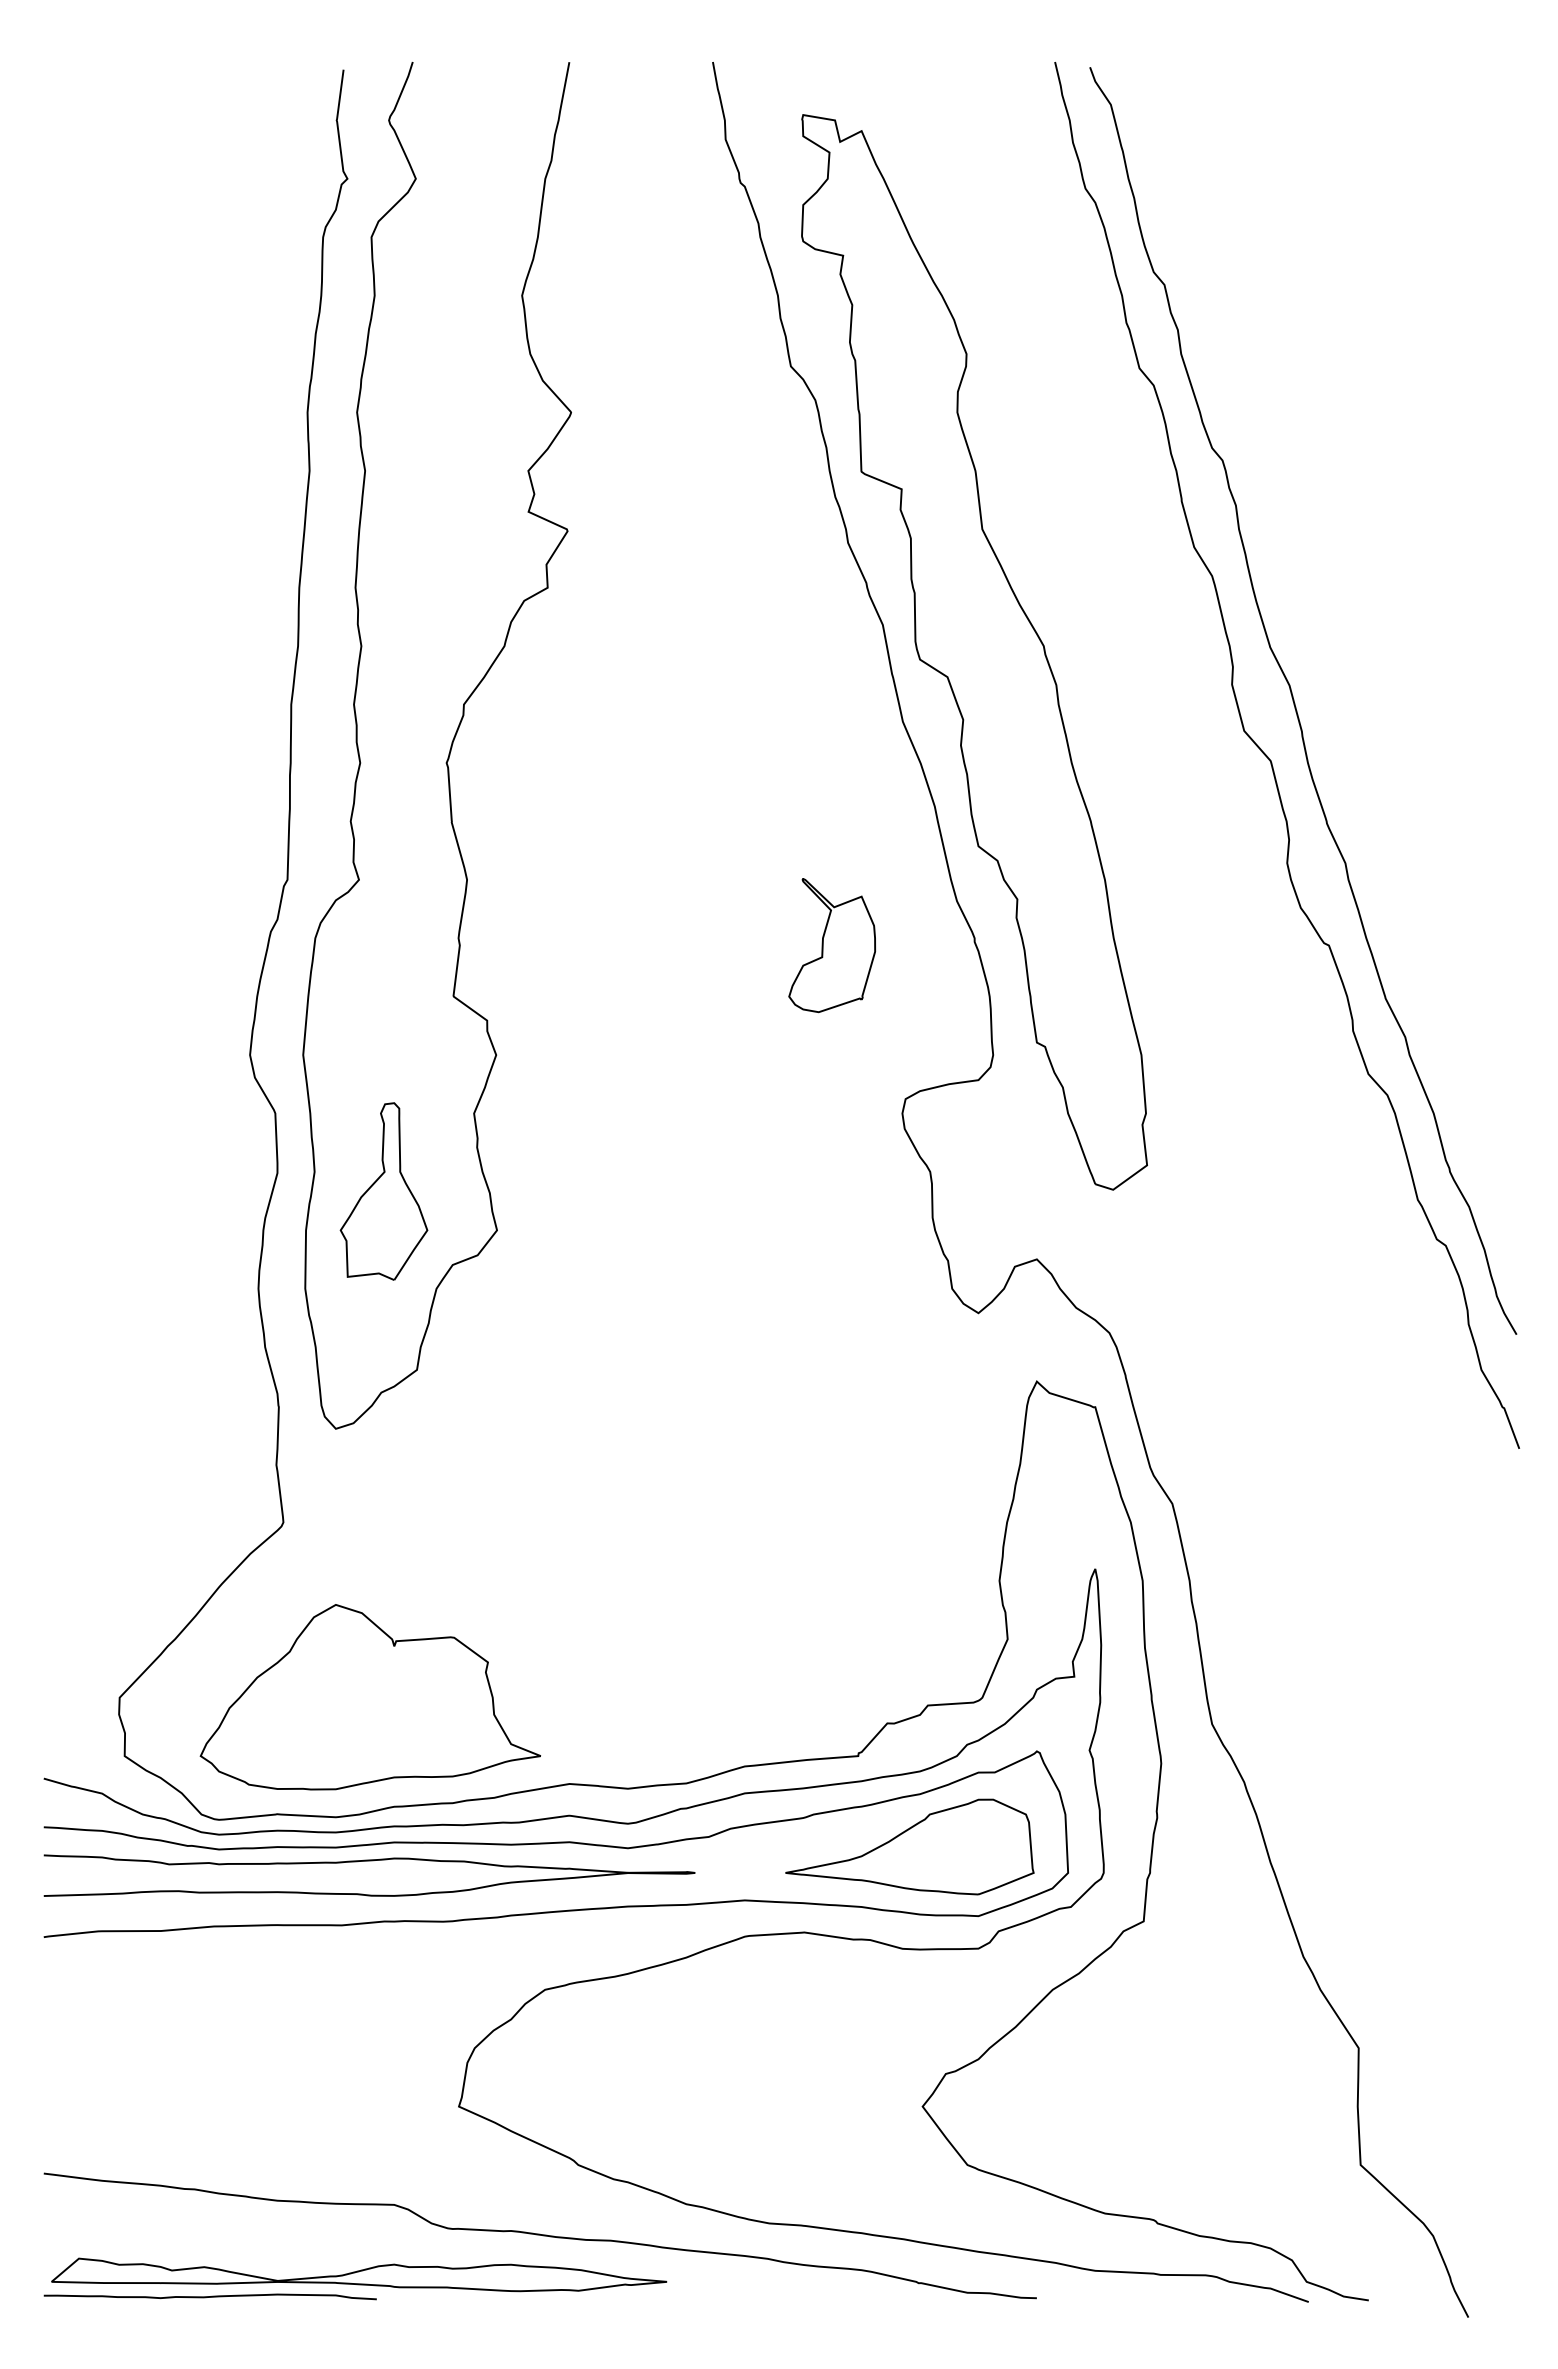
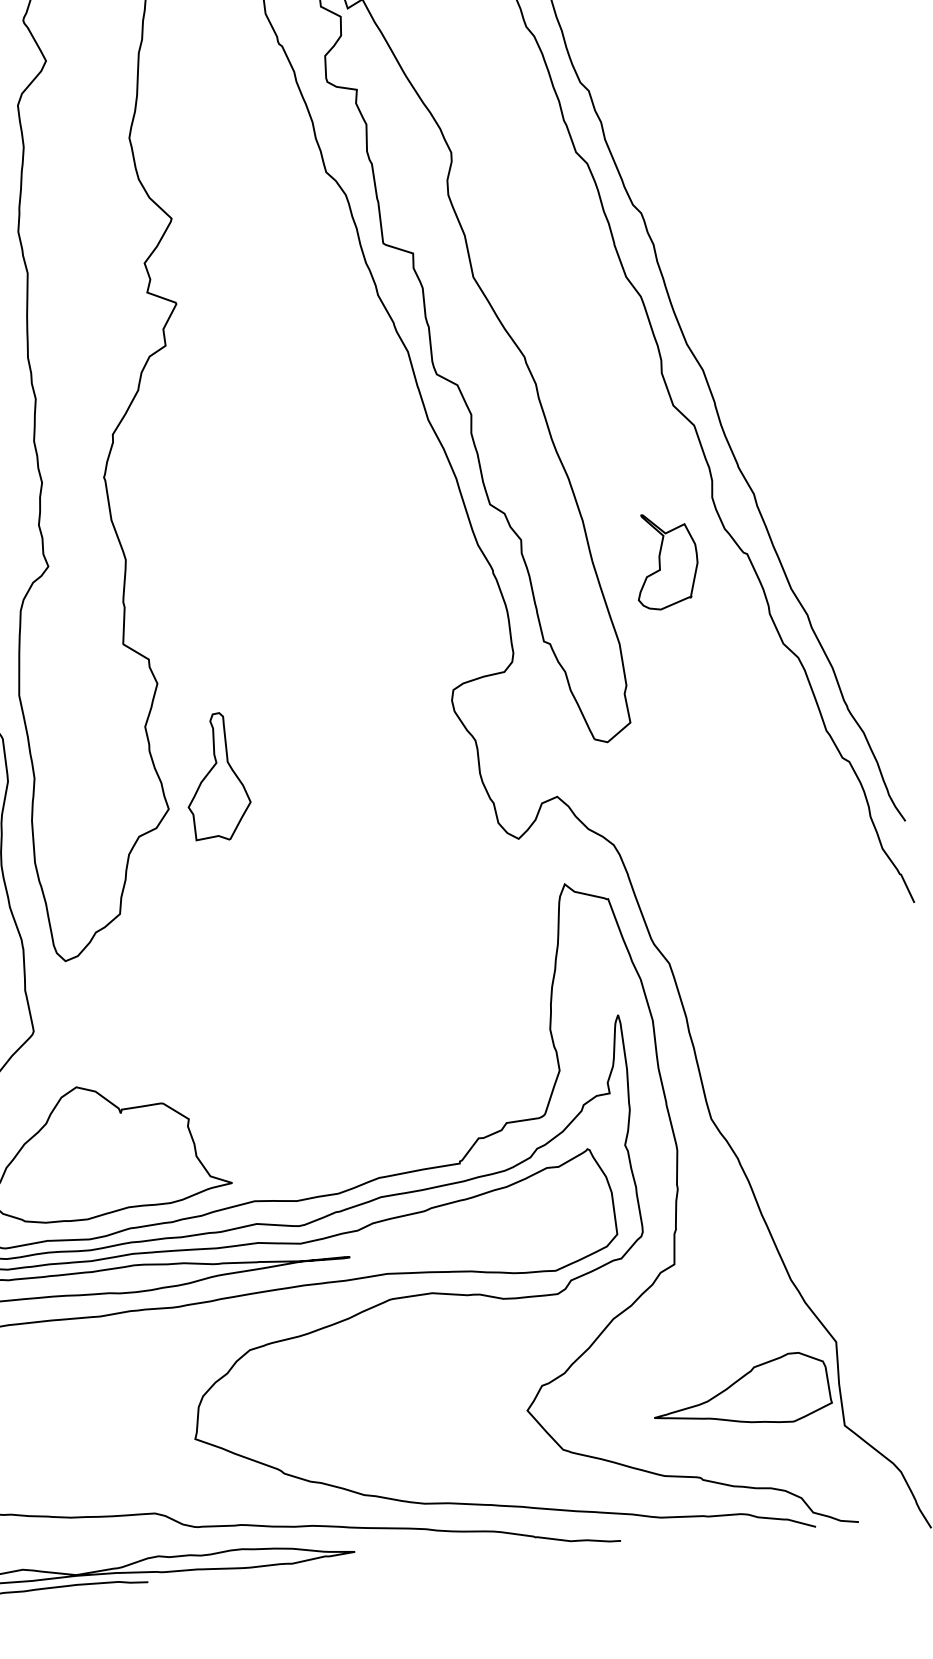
part: (831, 945) -> (665, 560), moved
part: (383, 1191) -> (216, 776), moved
part: (909, 1846) -> (741, 1391), moved

